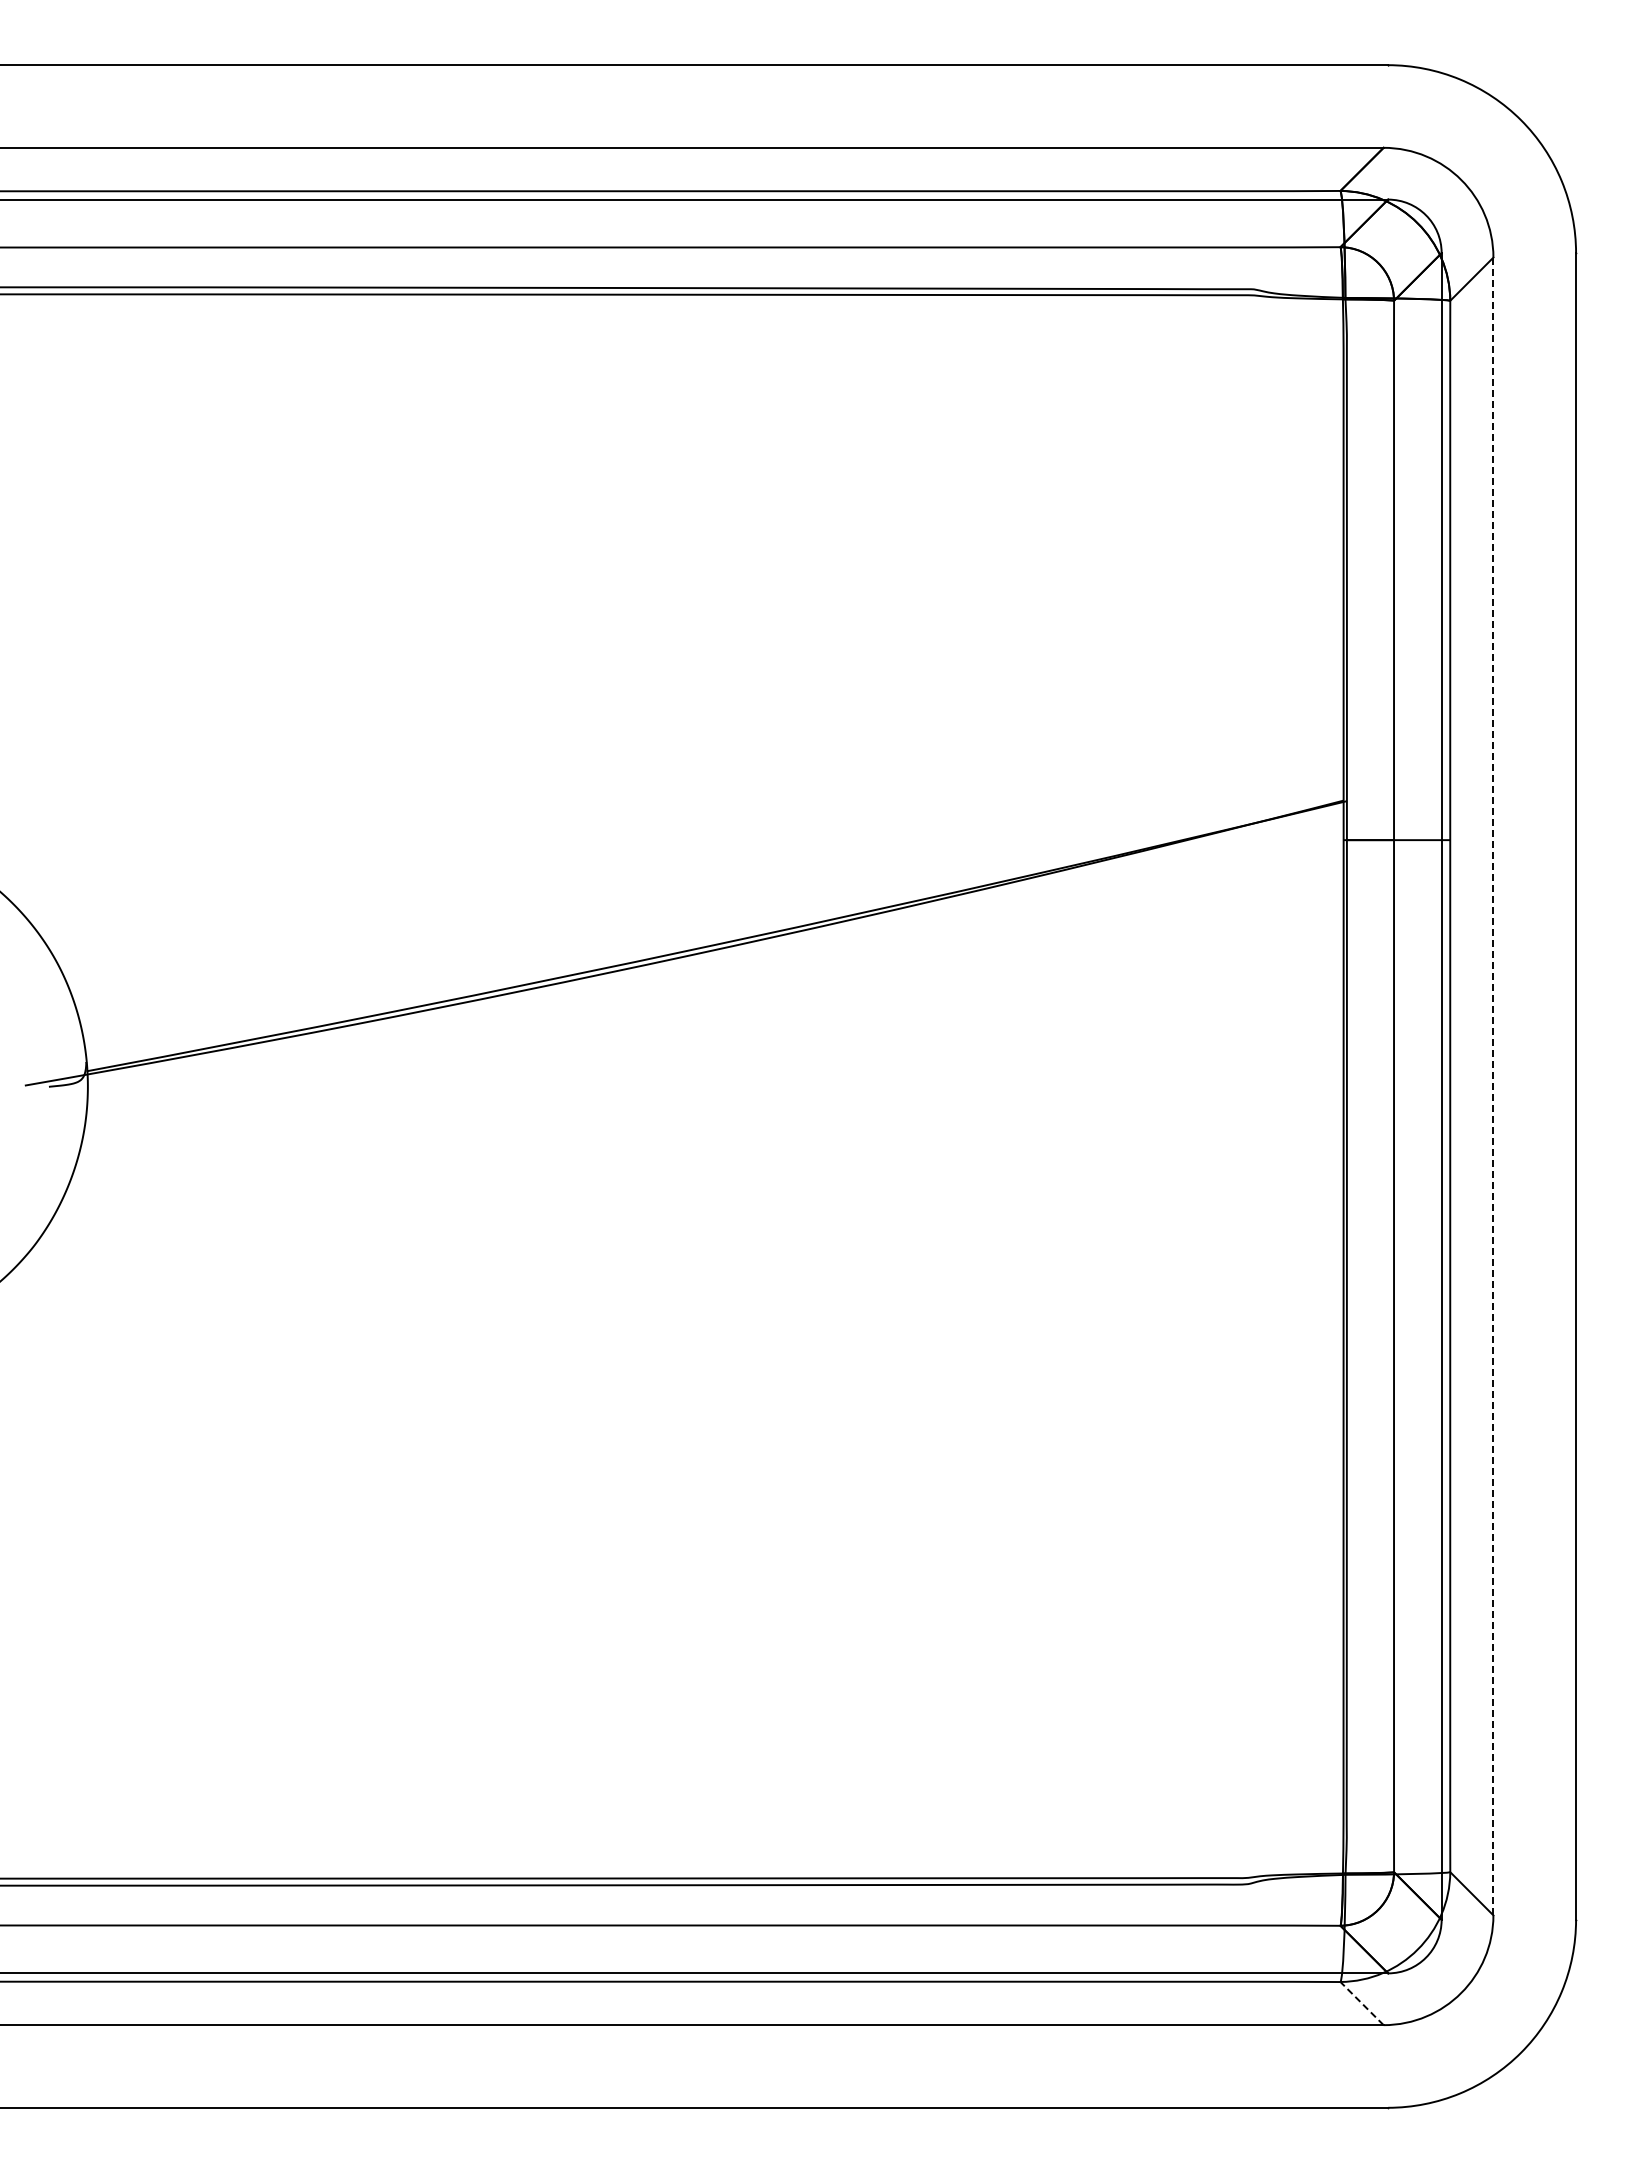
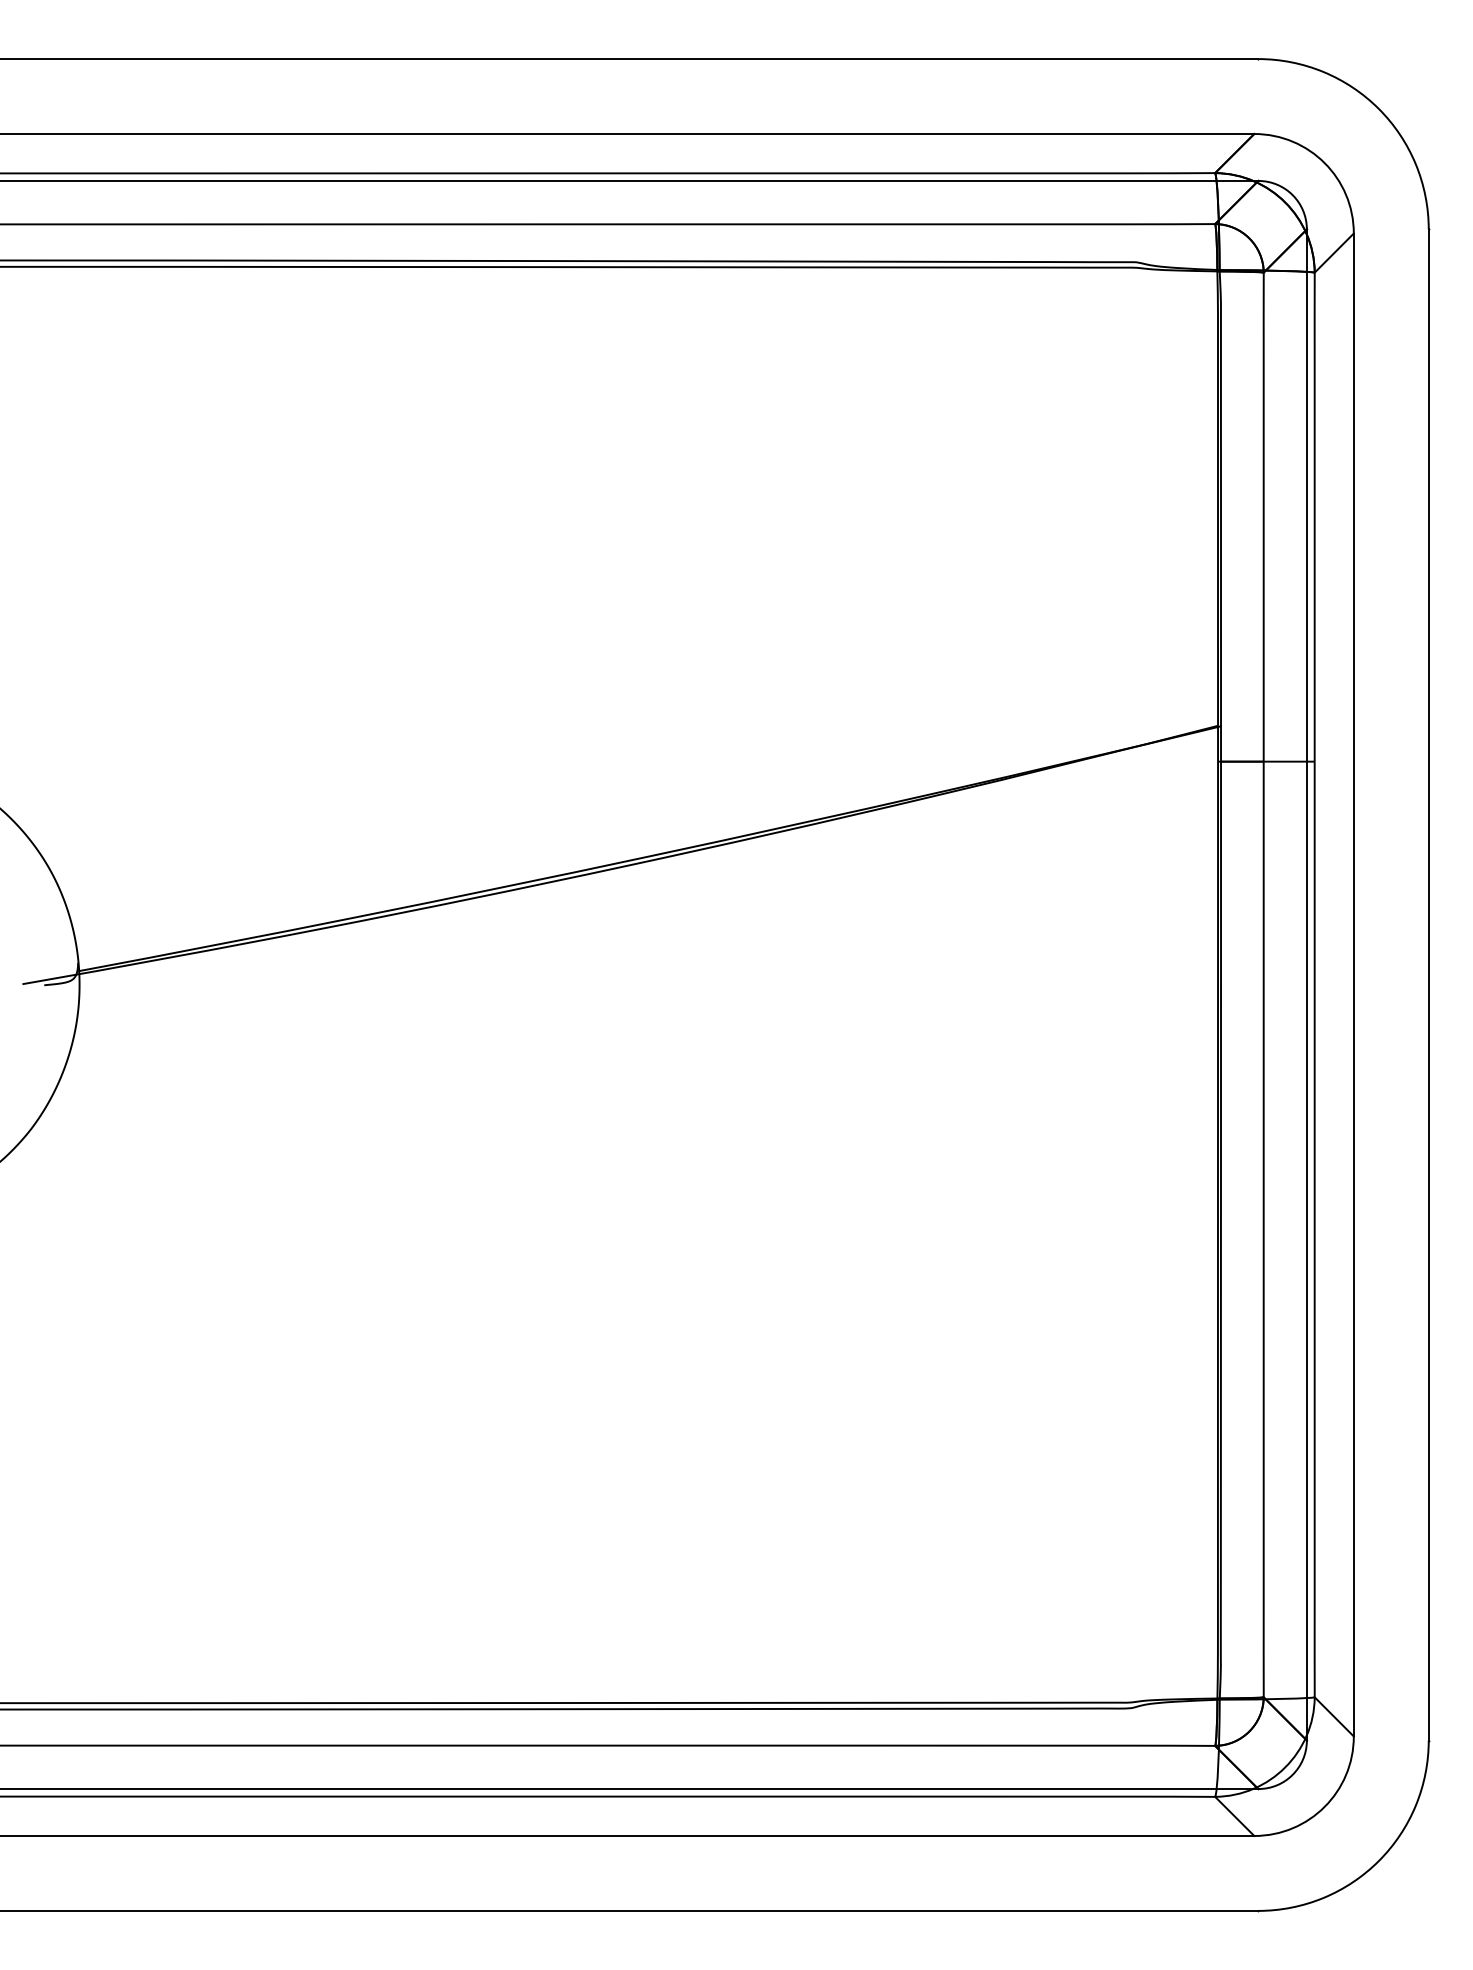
line: (1493, 1086) -> (1353, 985), dashed -> solid
line: (1362, 2003) -> (1235, 1816), dashed -> solid

